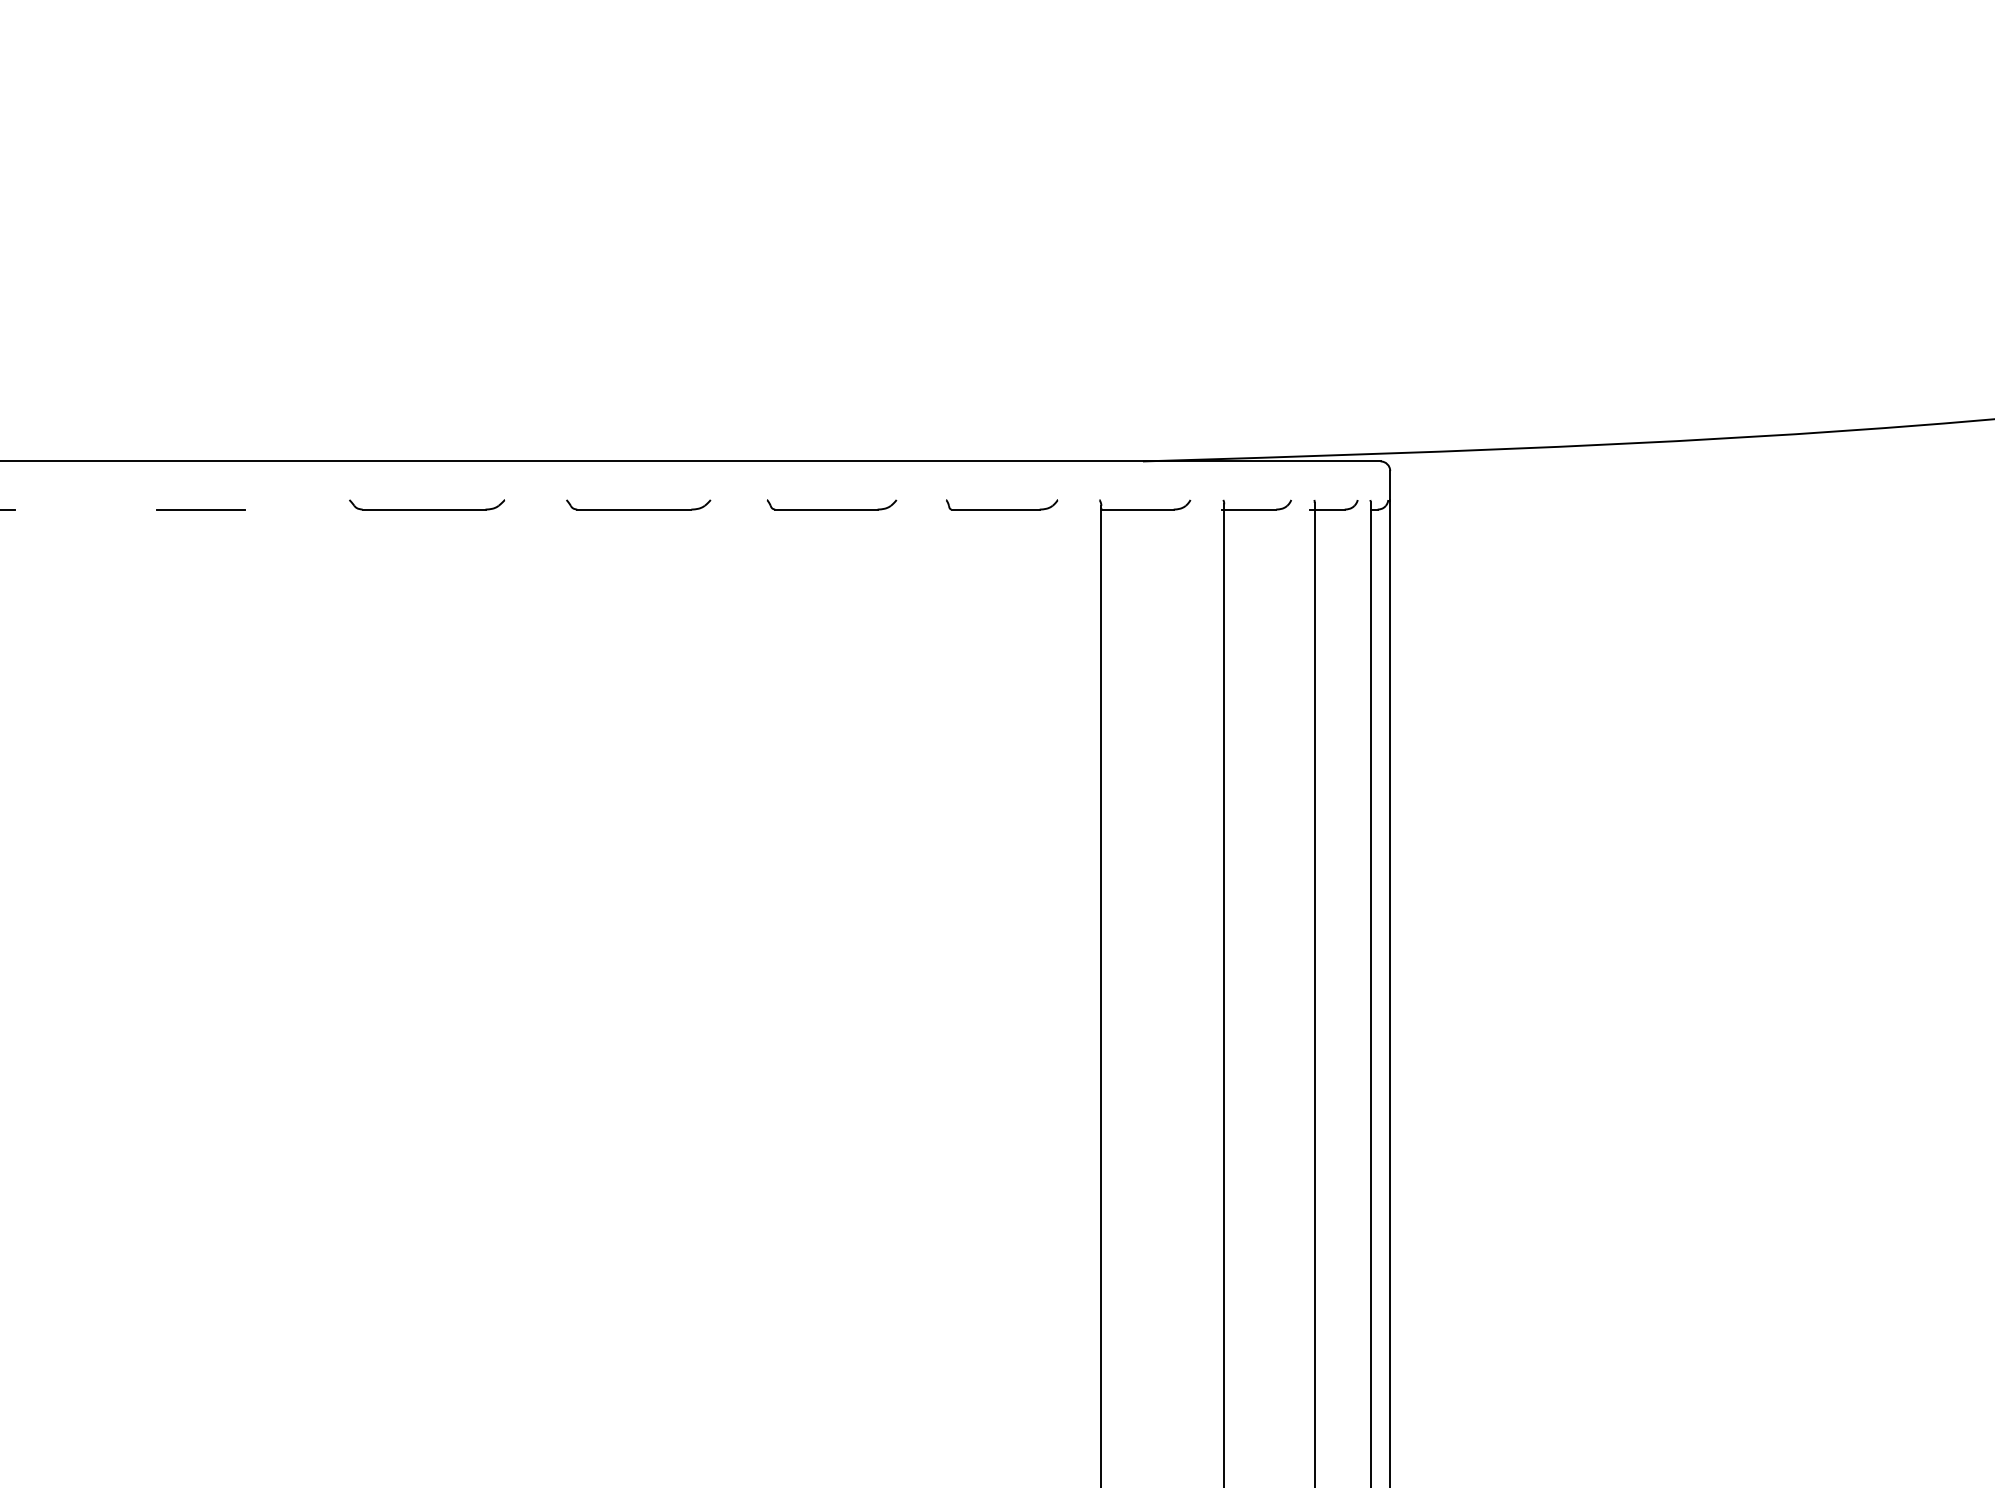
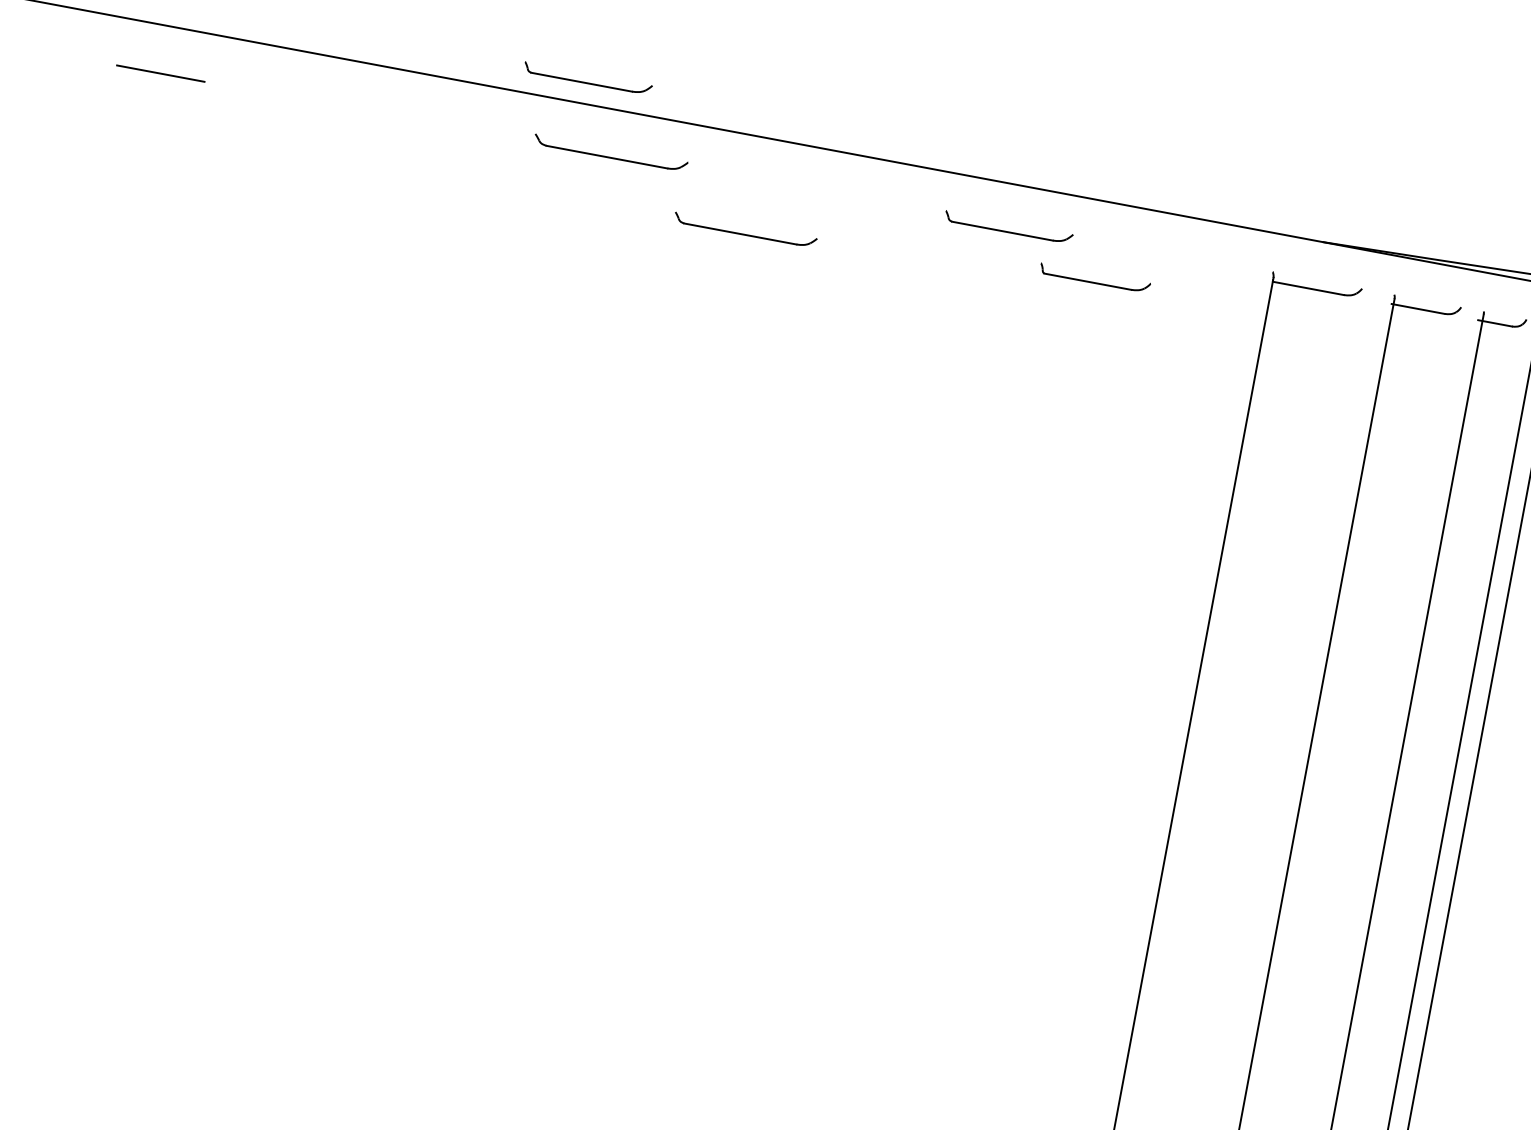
part: (391, 435) -> (588, 78), added
part: (638, 504) -> (745, 229), moved
part: (1002, 504) -> (1095, 277), moved
line: (200, 509) -> (387, 115), removed

